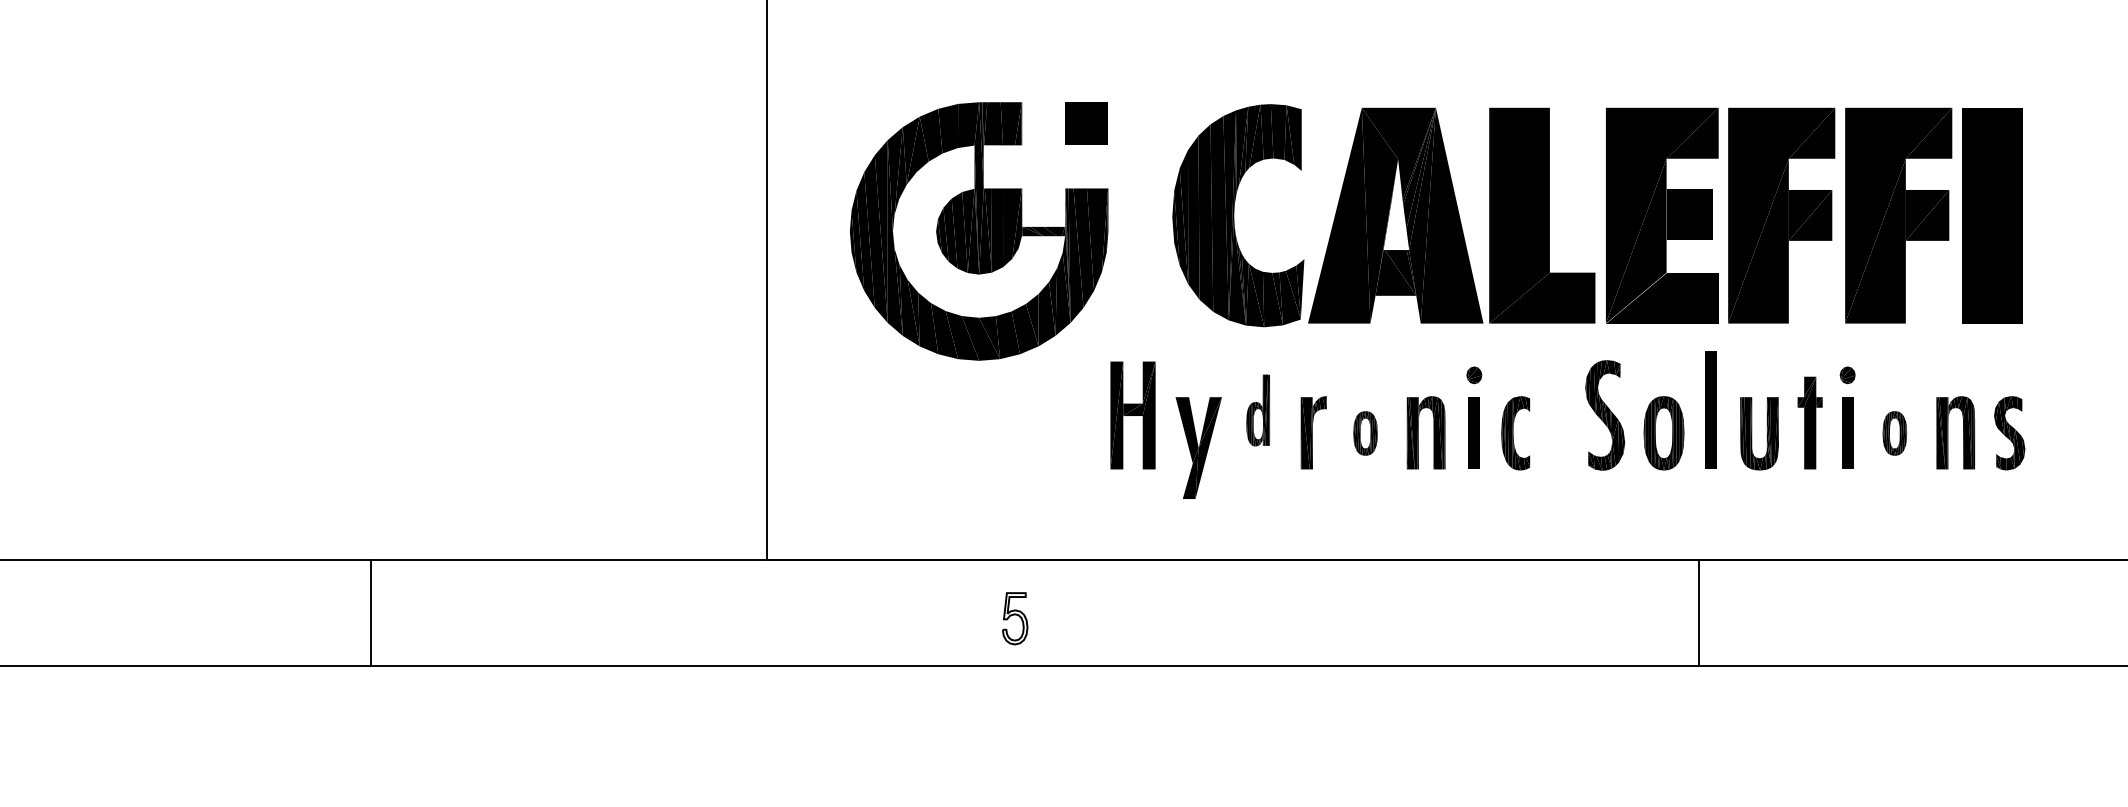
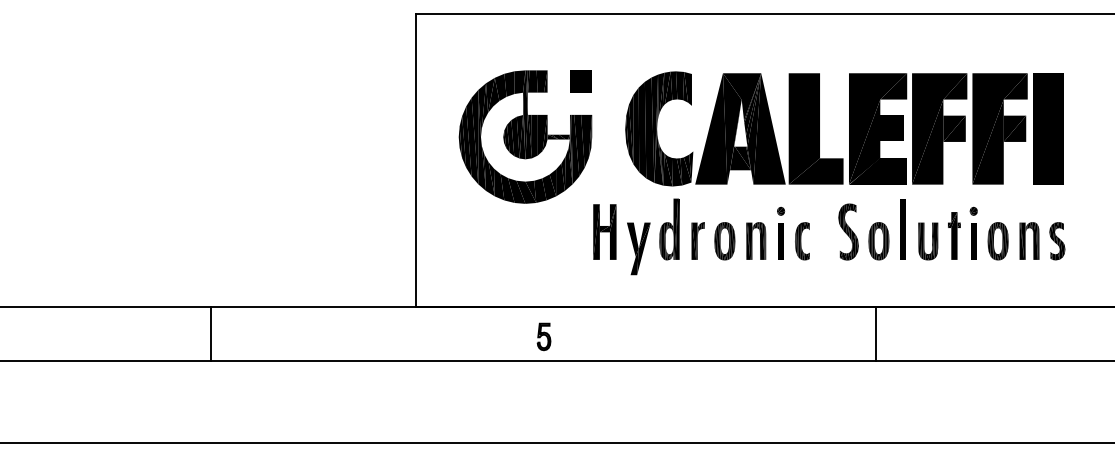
part: (1258, 410) -> (669, 229), size x1.67
part: (1364, 433) -> (724, 241), size x1.67
part: (1893, 433) -> (997, 241), size x1.67
line: (1699, 612) -> (876, 333), moved

